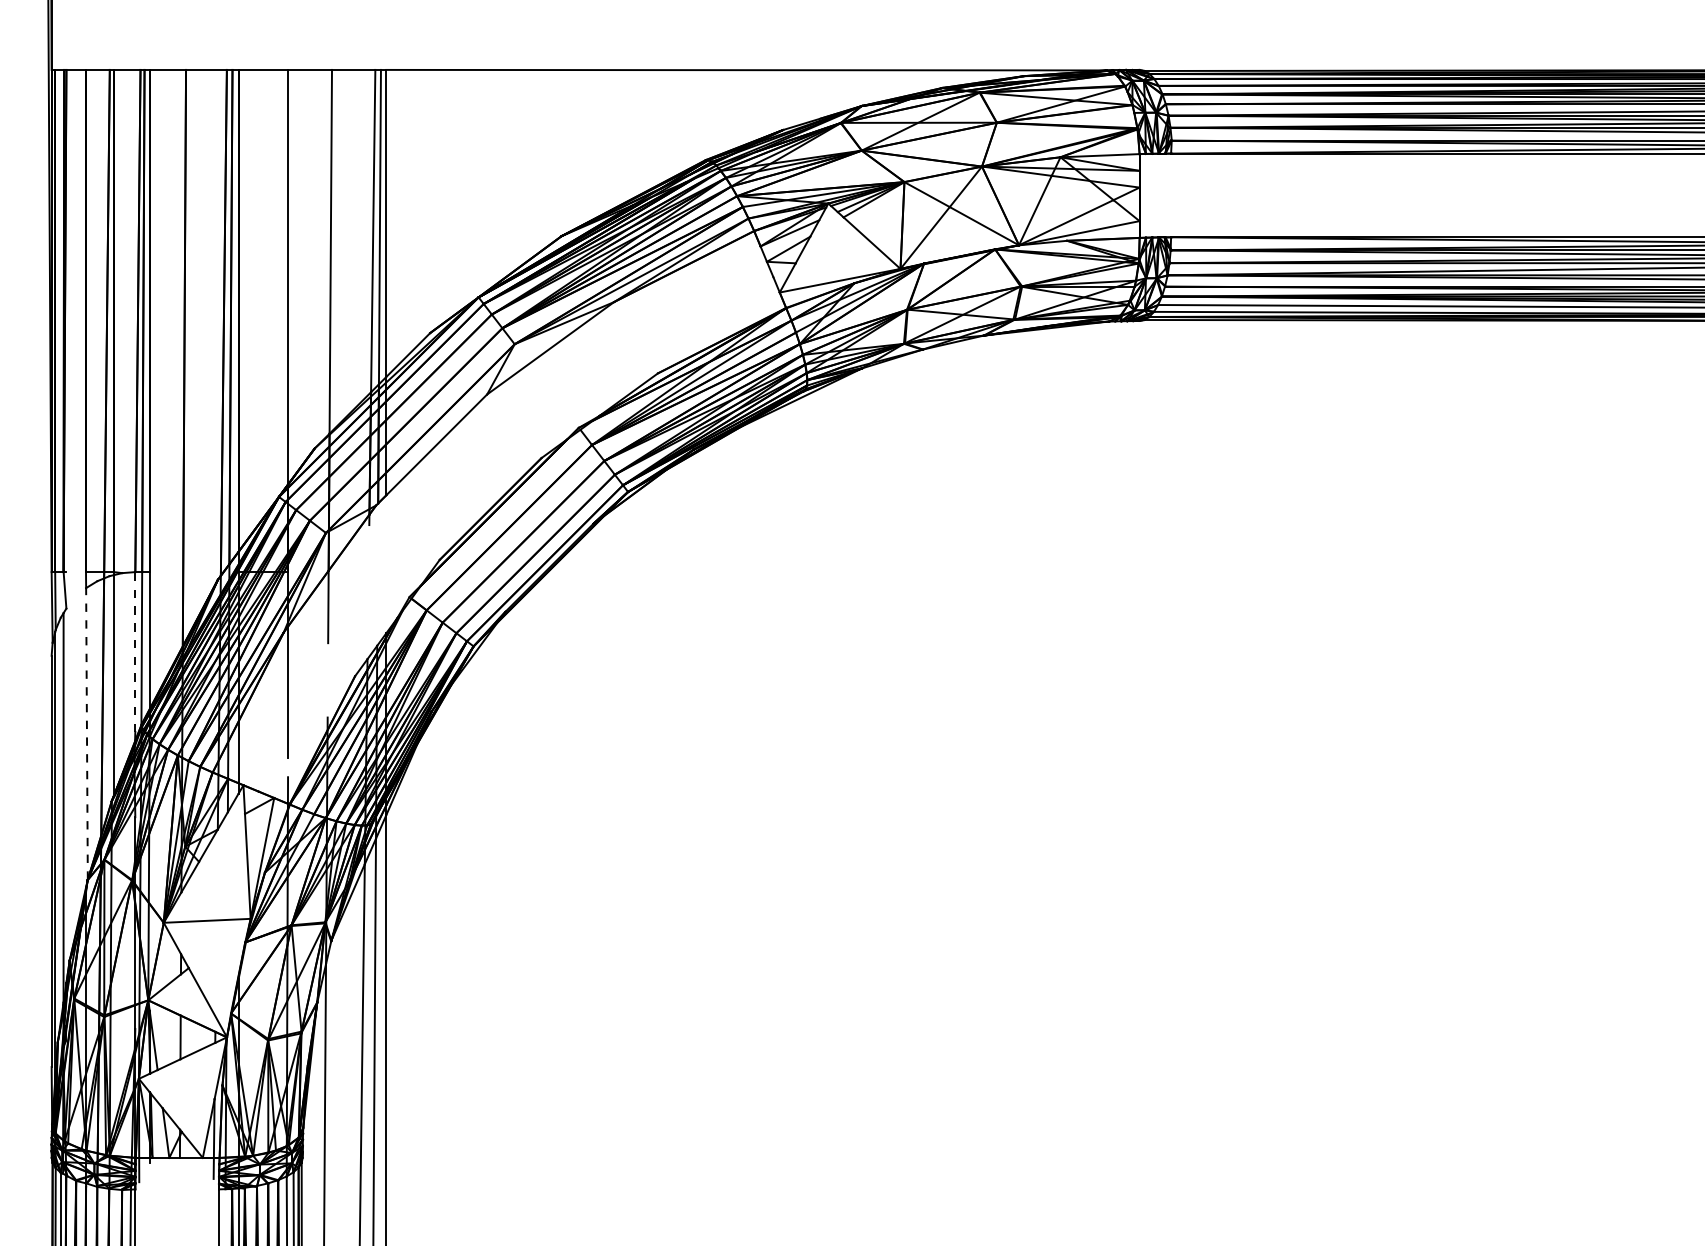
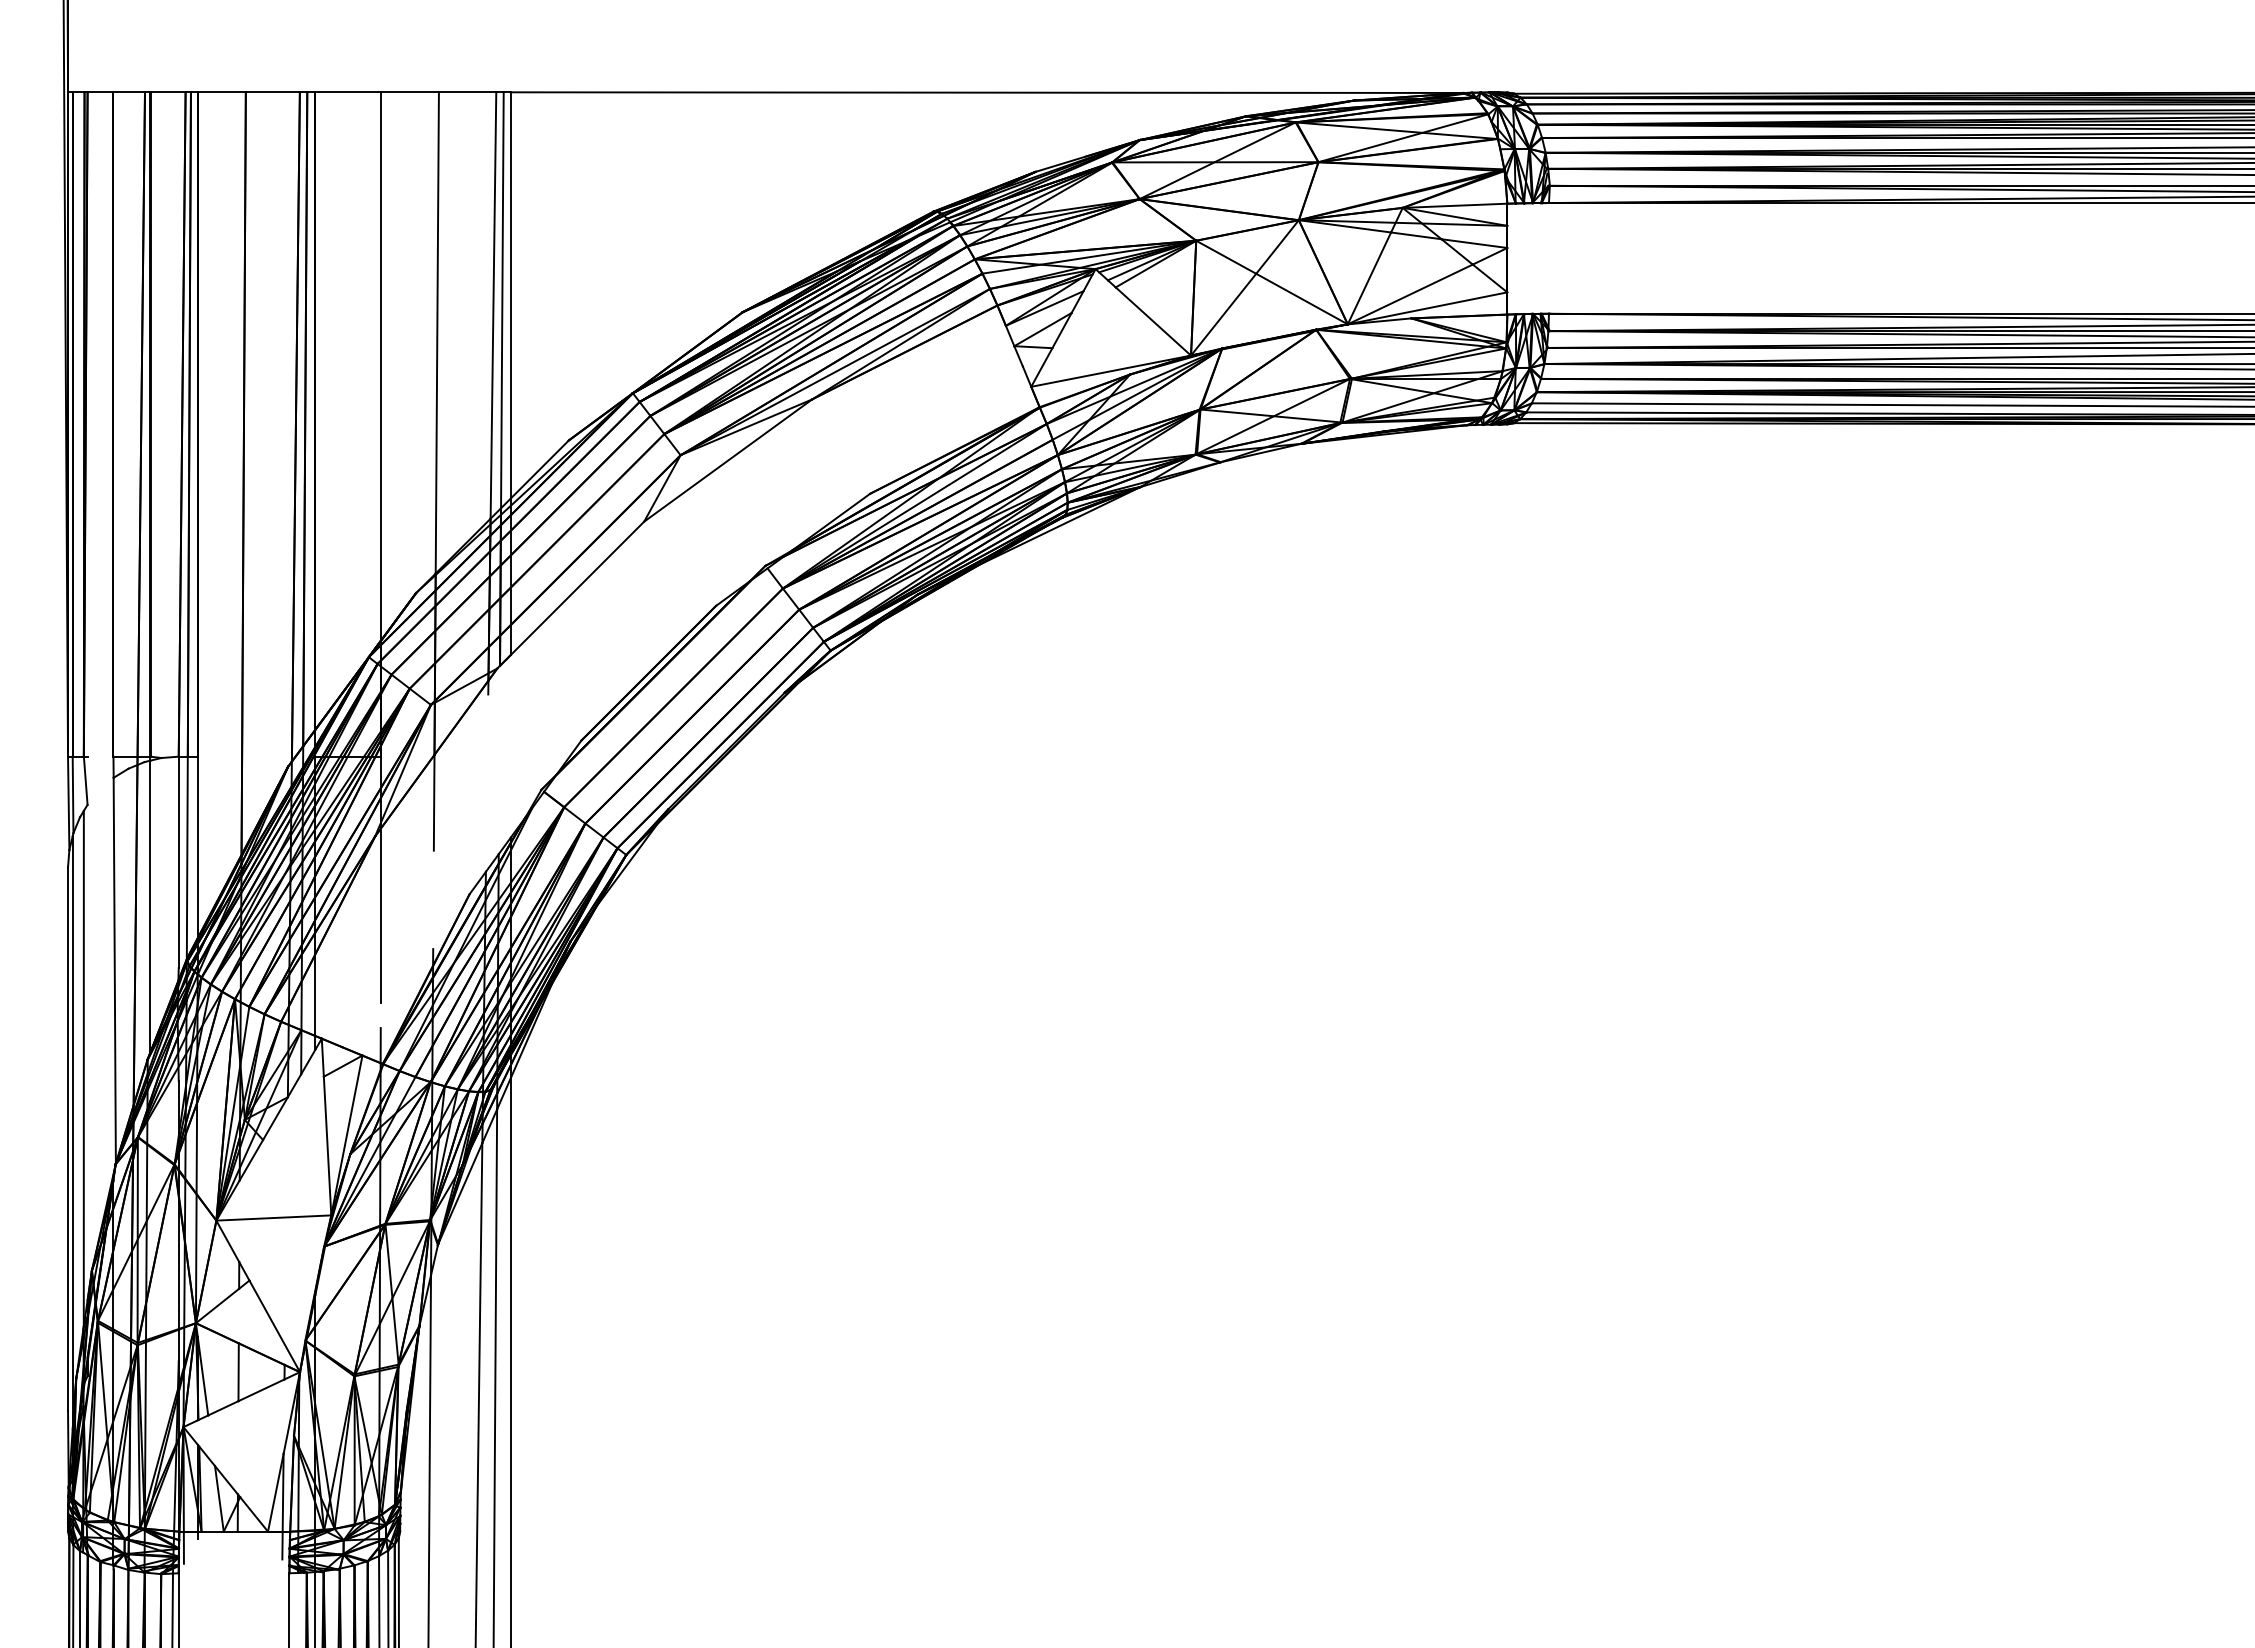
line: (135, 652) -> (178, 862), dashed -> solid
line: (86, 733) -> (114, 970), dashed -> solid

